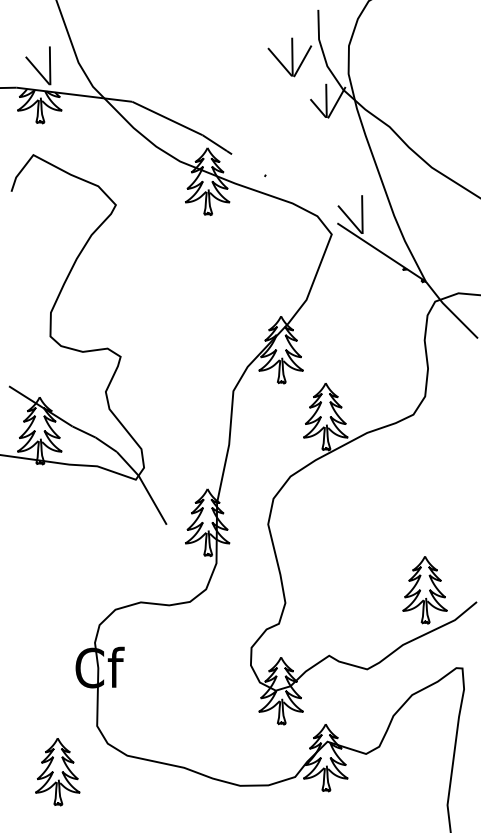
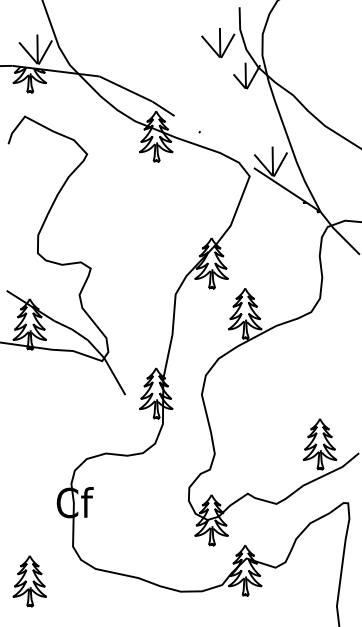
line: (60, 69) -> (45, 52), added
line: (372, 218) -> (280, 164), added
part: (57, 772) -> (29, 581), moved

